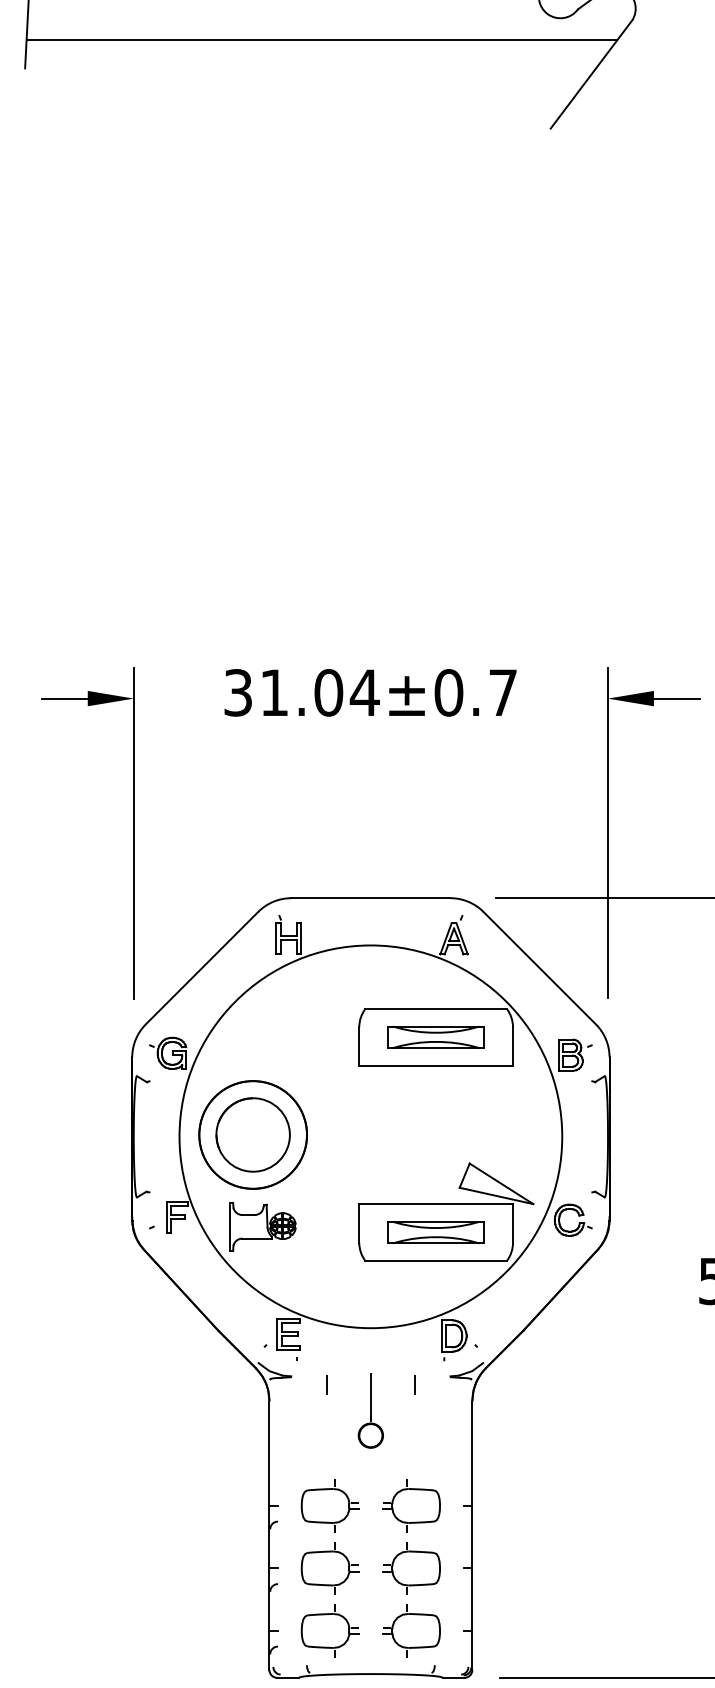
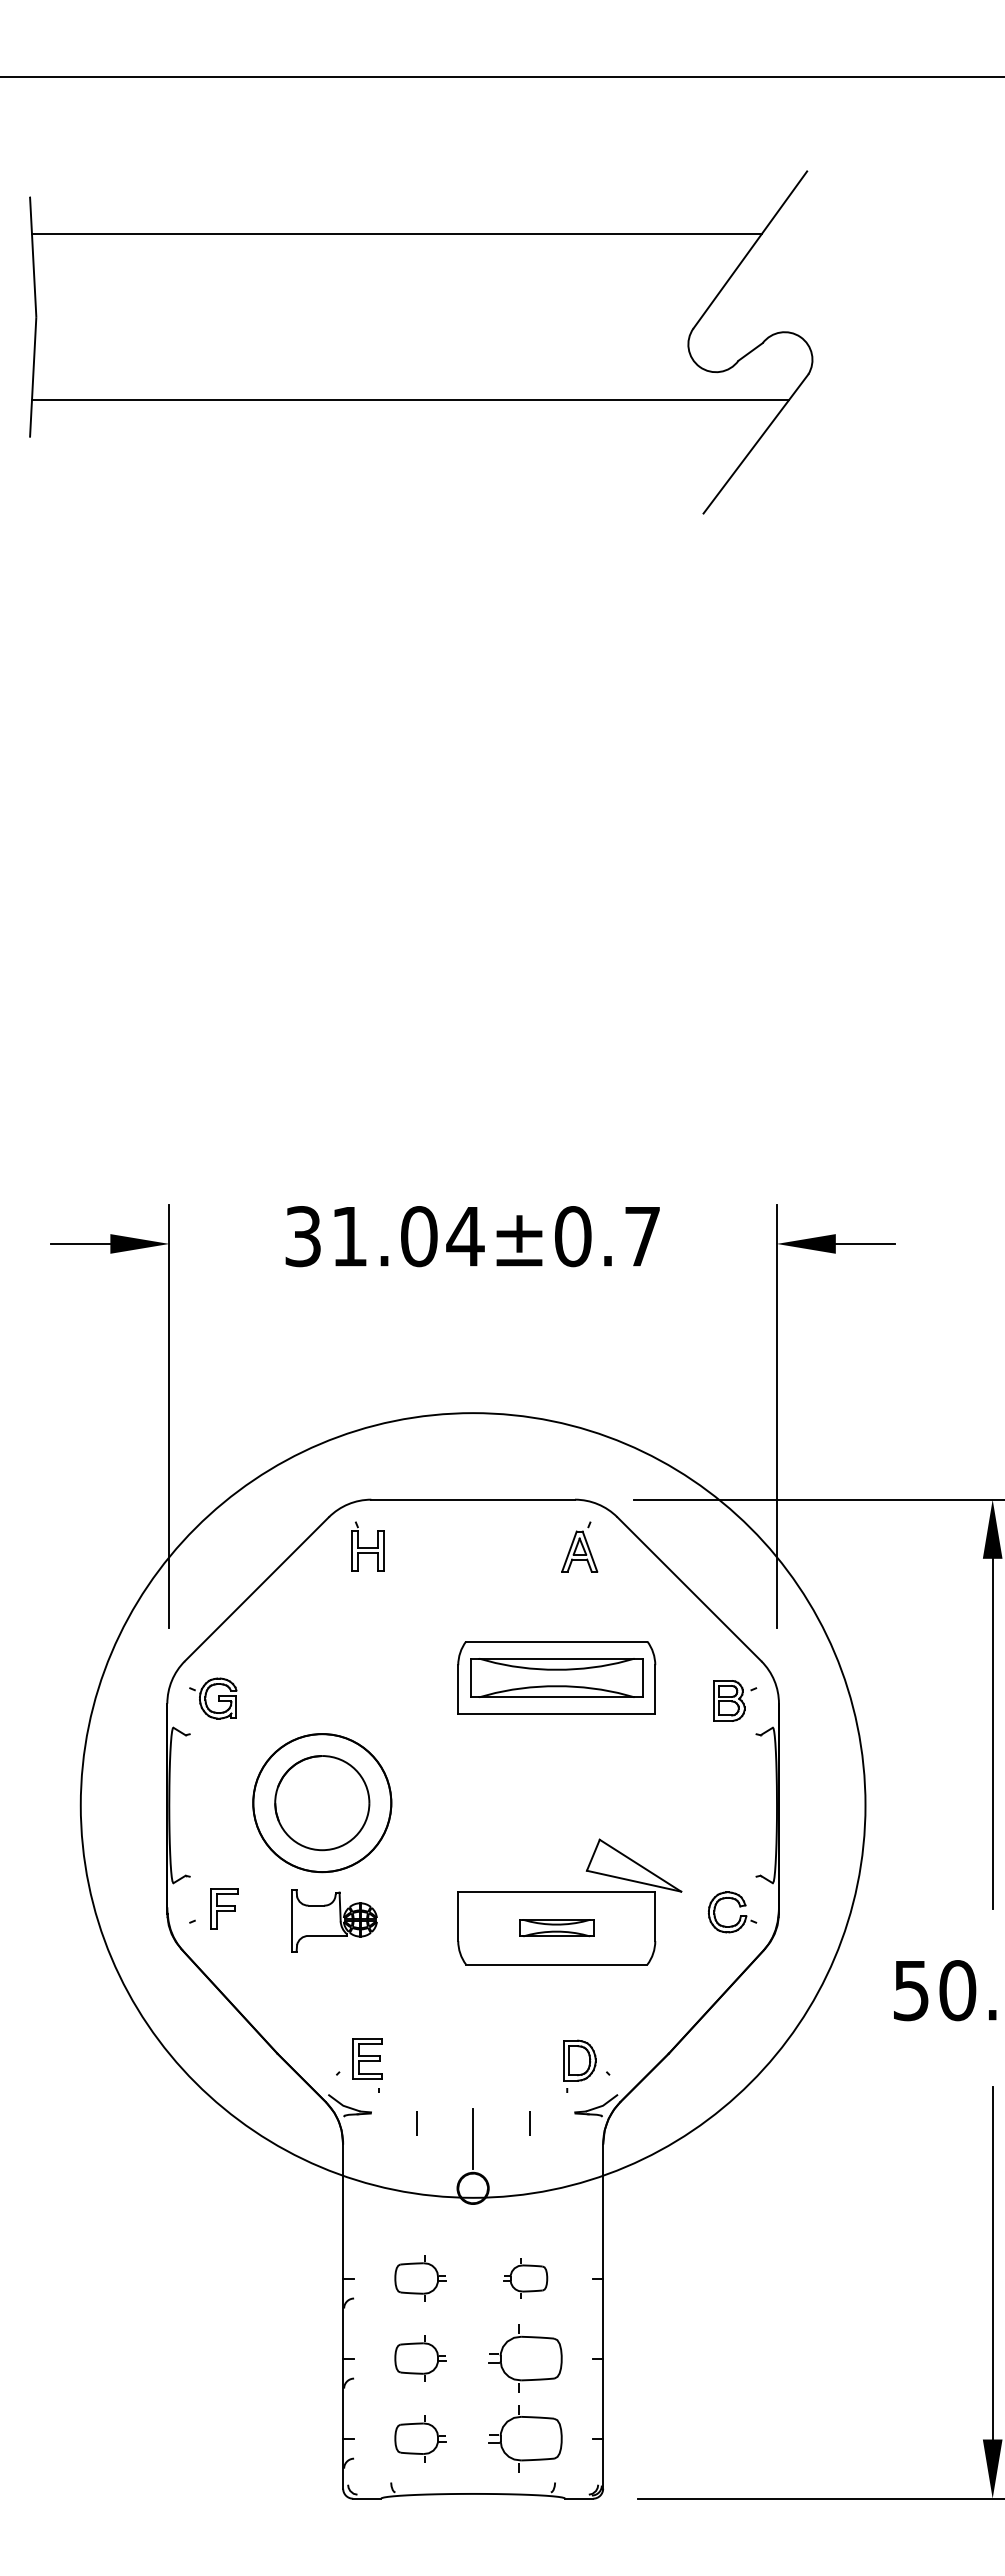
part: (435, 1036) -> (556, 1677), size x1.4
circle: (370, 1136) -> (472, 1805), size x1.6
part: (435, 1232) -> (556, 1927), size x0.6
part: (329, 1505) -> (420, 2278), size x0.7
part: (411, 1505) -> (525, 2278), size x0.6
part: (329, 1568) -> (420, 2358), size x0.7
part: (329, 1630) -> (420, 2438), size x0.7

